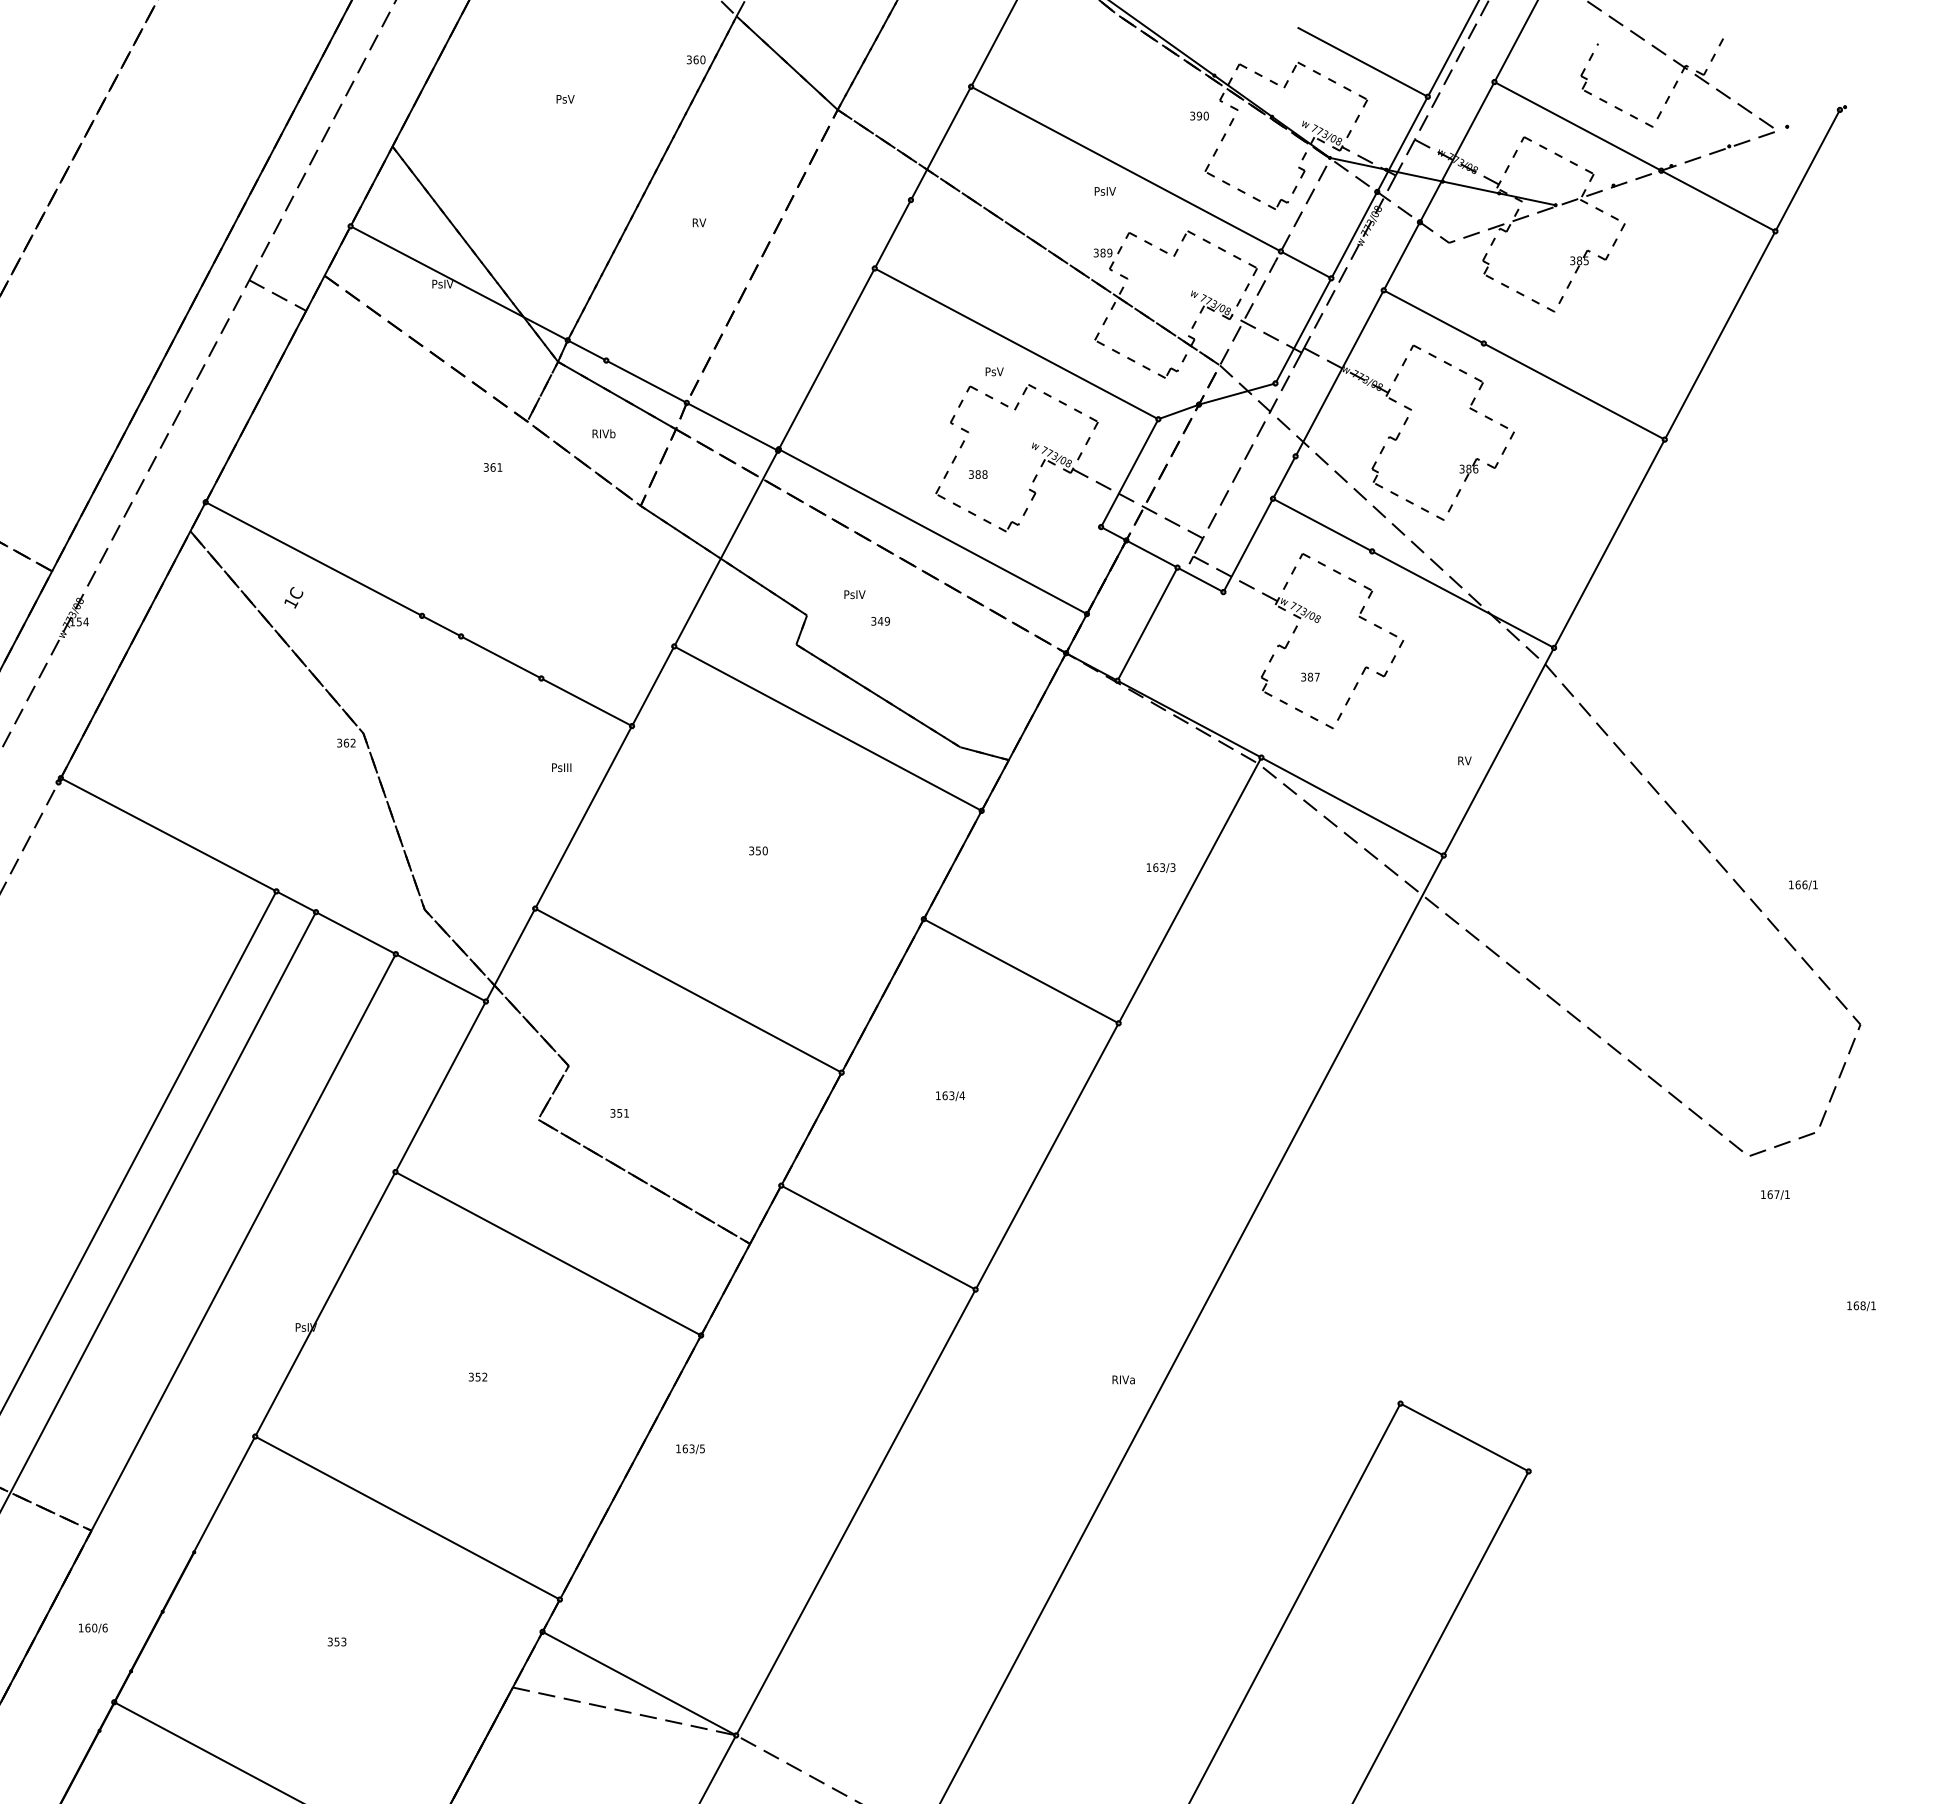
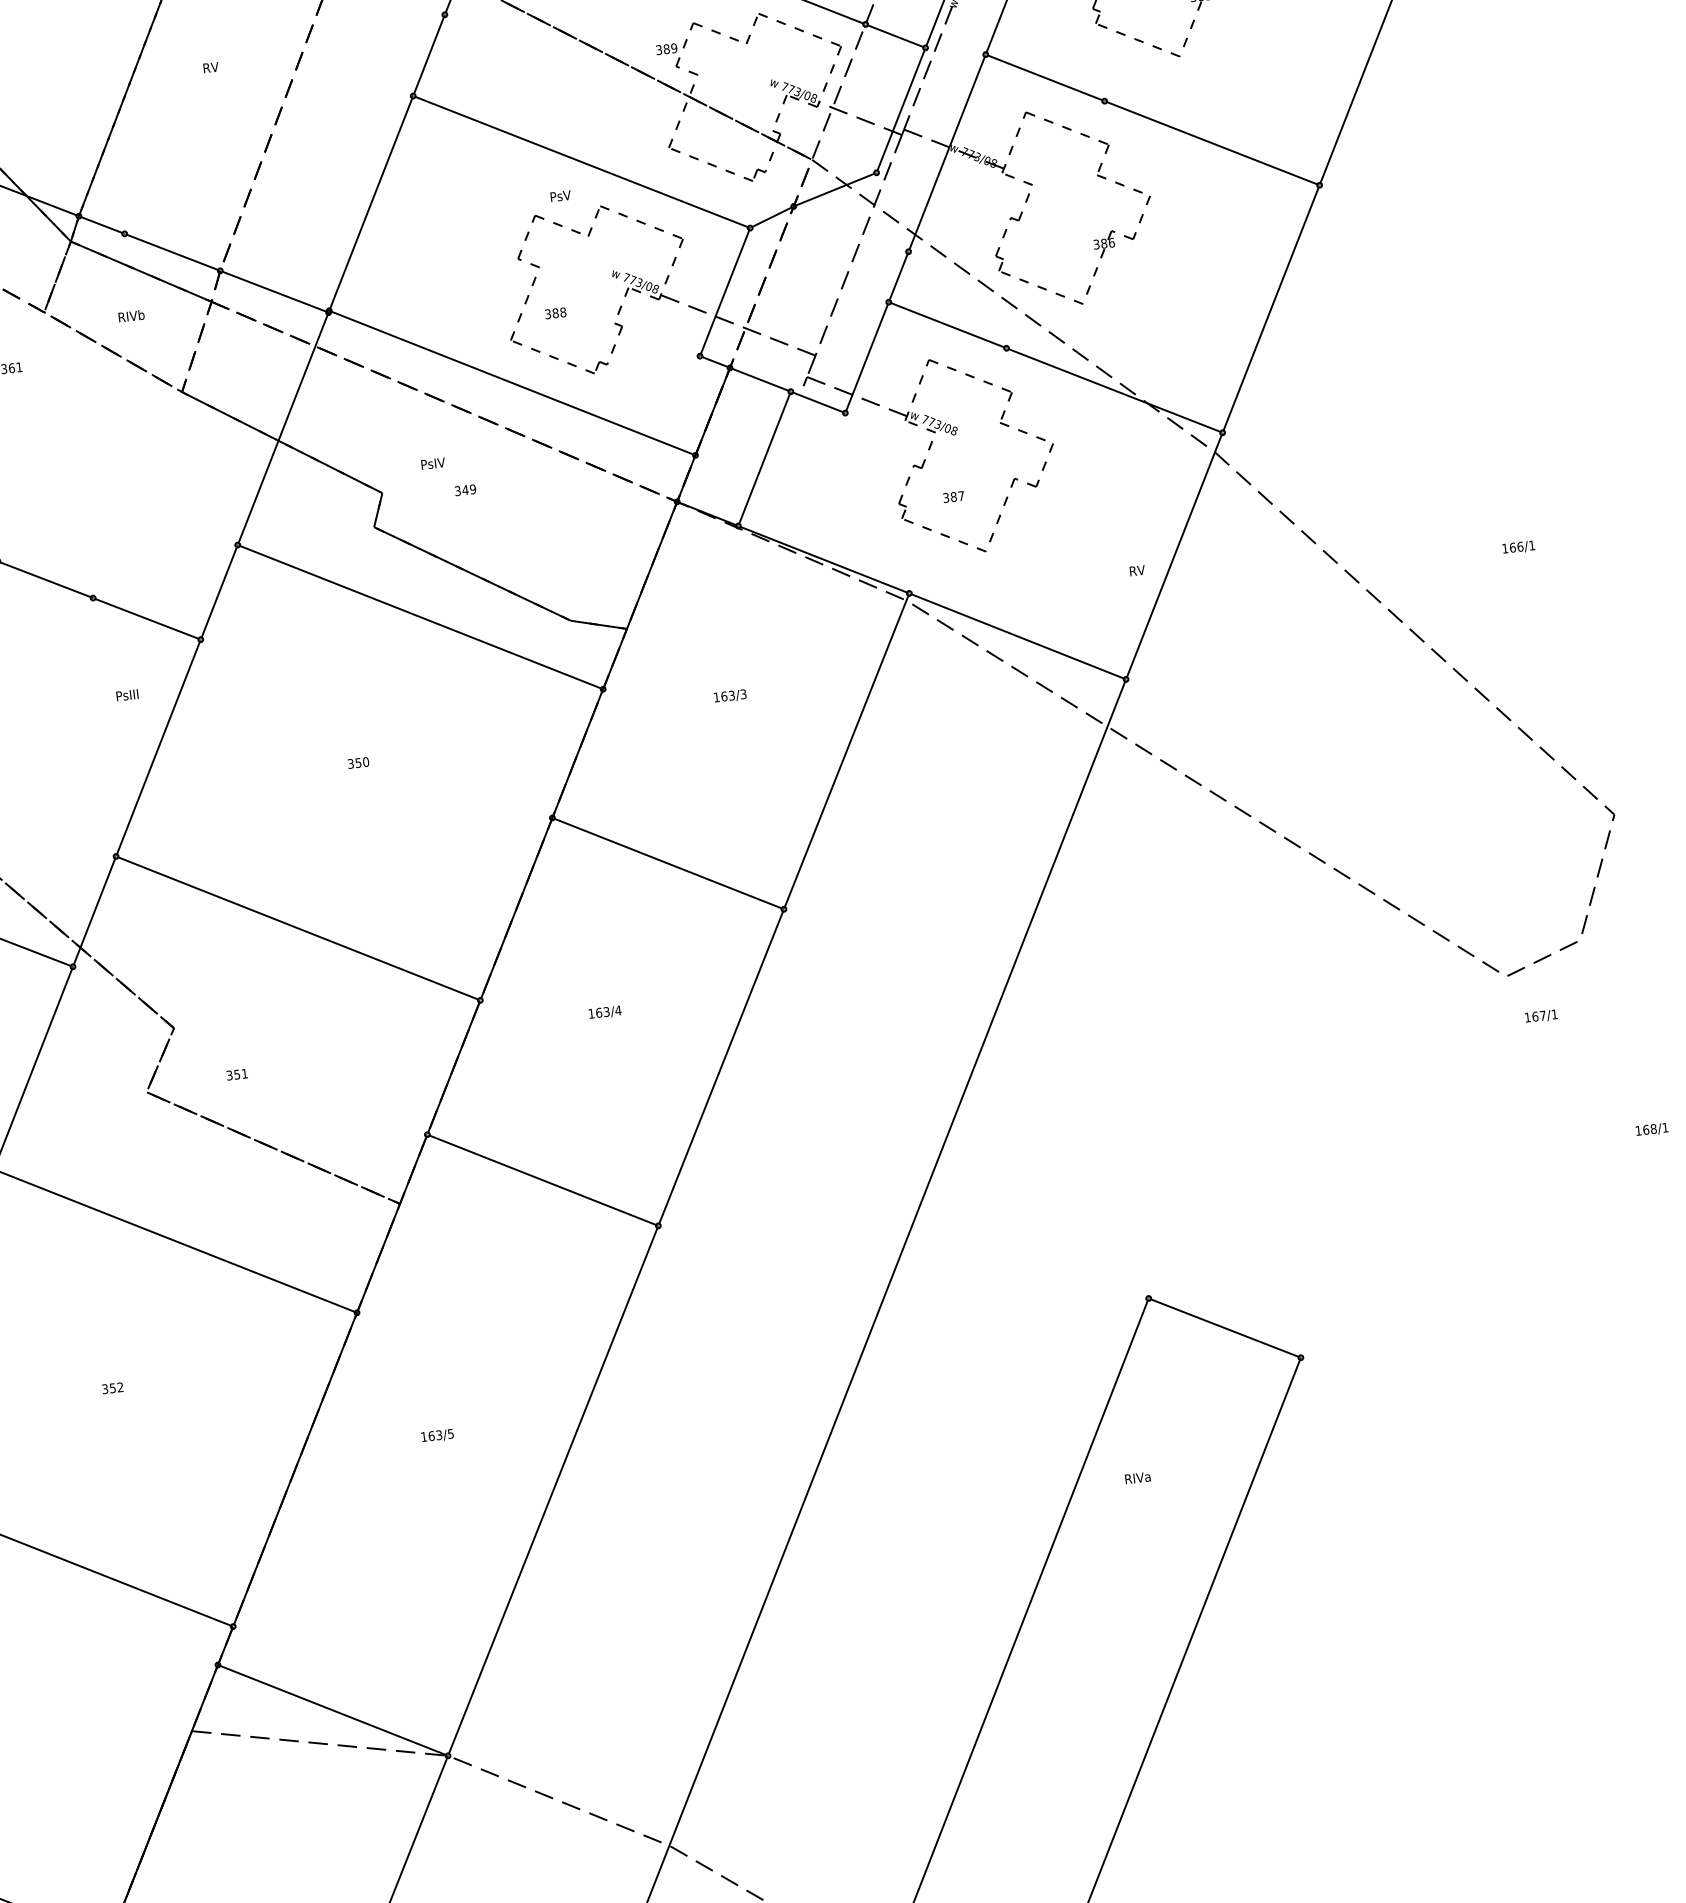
text: (1160, 867) -> (729, 695), moved
text: (1803, 885) -> (1518, 547), moved
text: (1123, 1379) -> (1137, 1477), moved
text: (690, 1449) -> (437, 1436), moved

